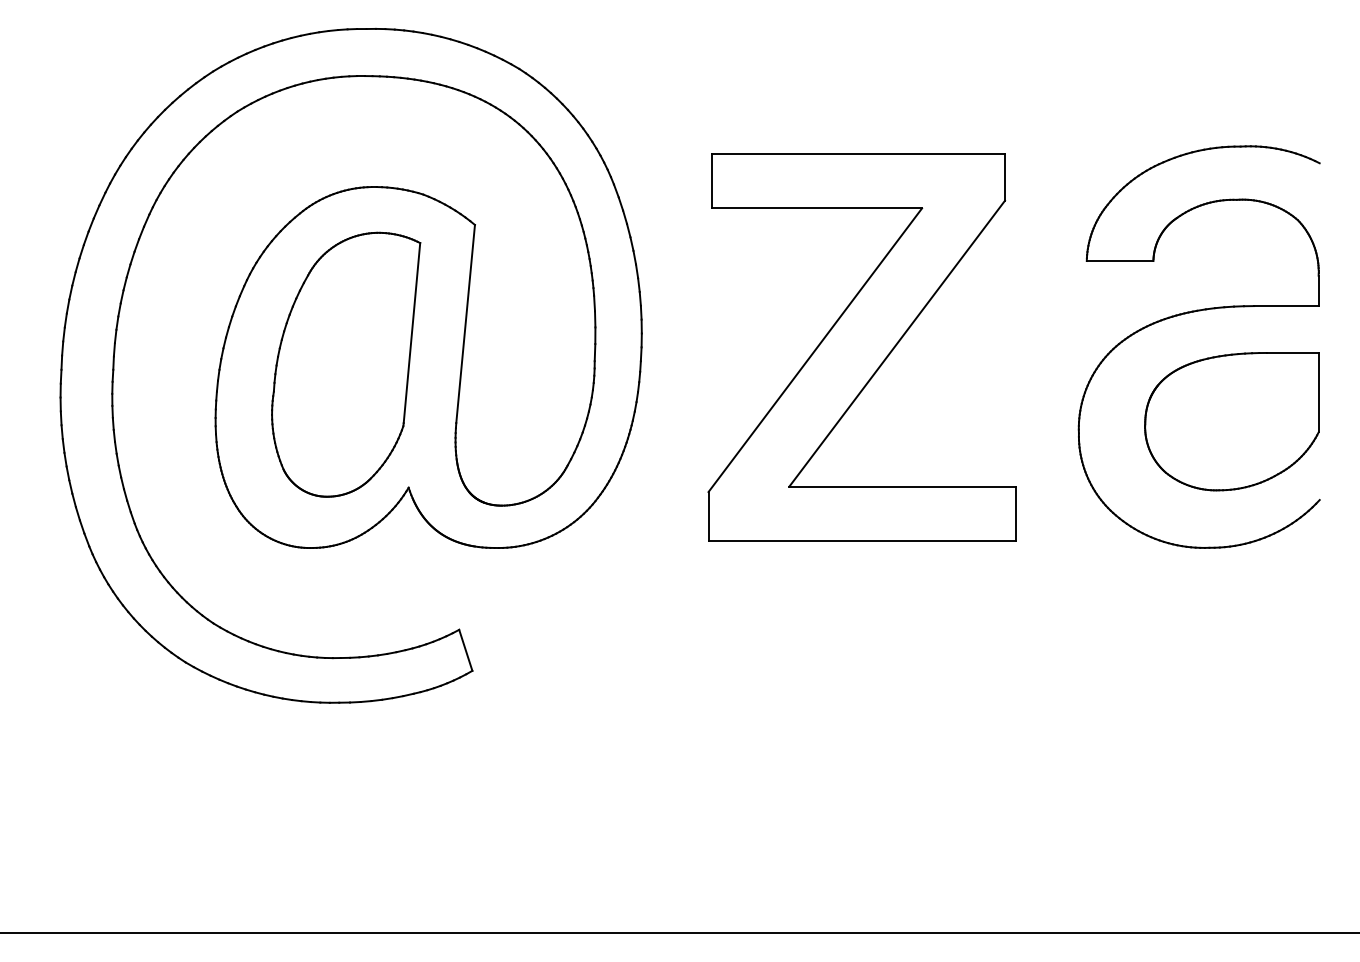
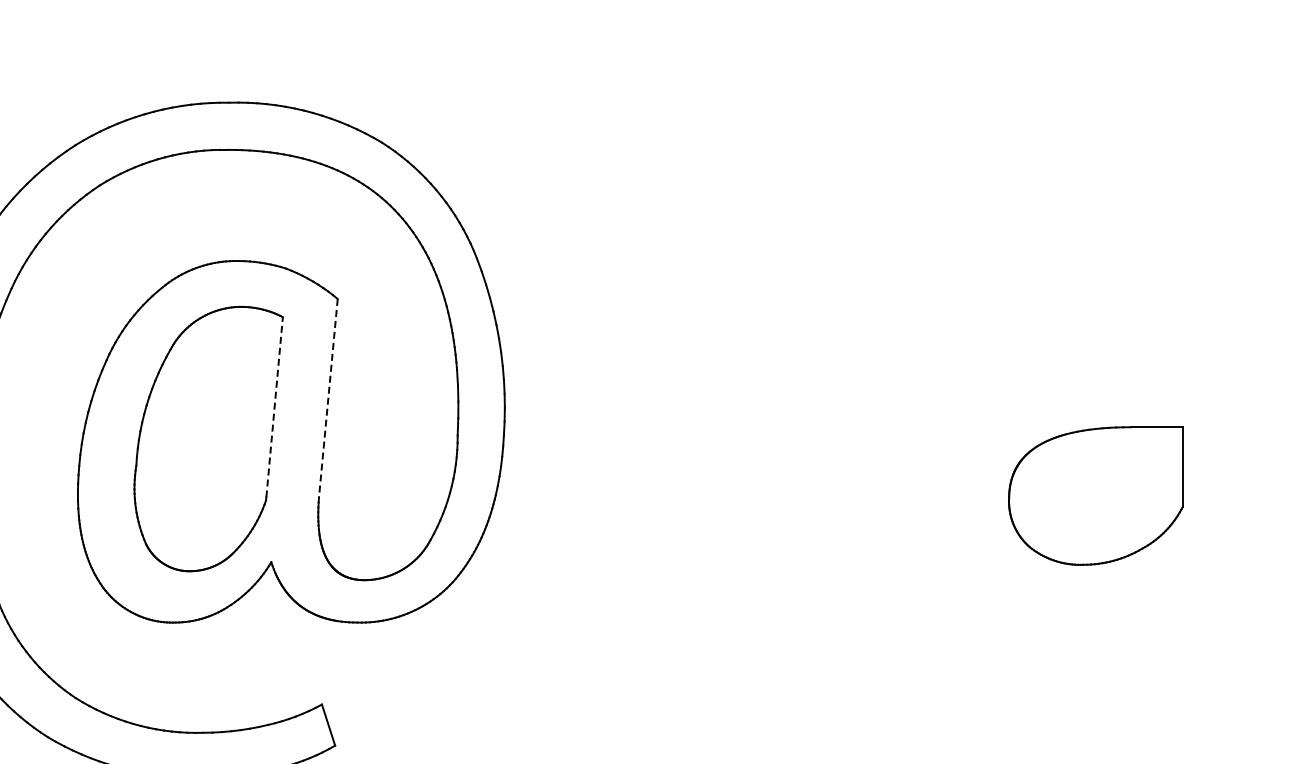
part: (1189, 313) -> (1053, 387), removed
line: (465, 324) -> (328, 398), solid -> dashed
line: (412, 332) -> (275, 406), solid -> dashed
part: (861, 347) -> (724, 421), removed

